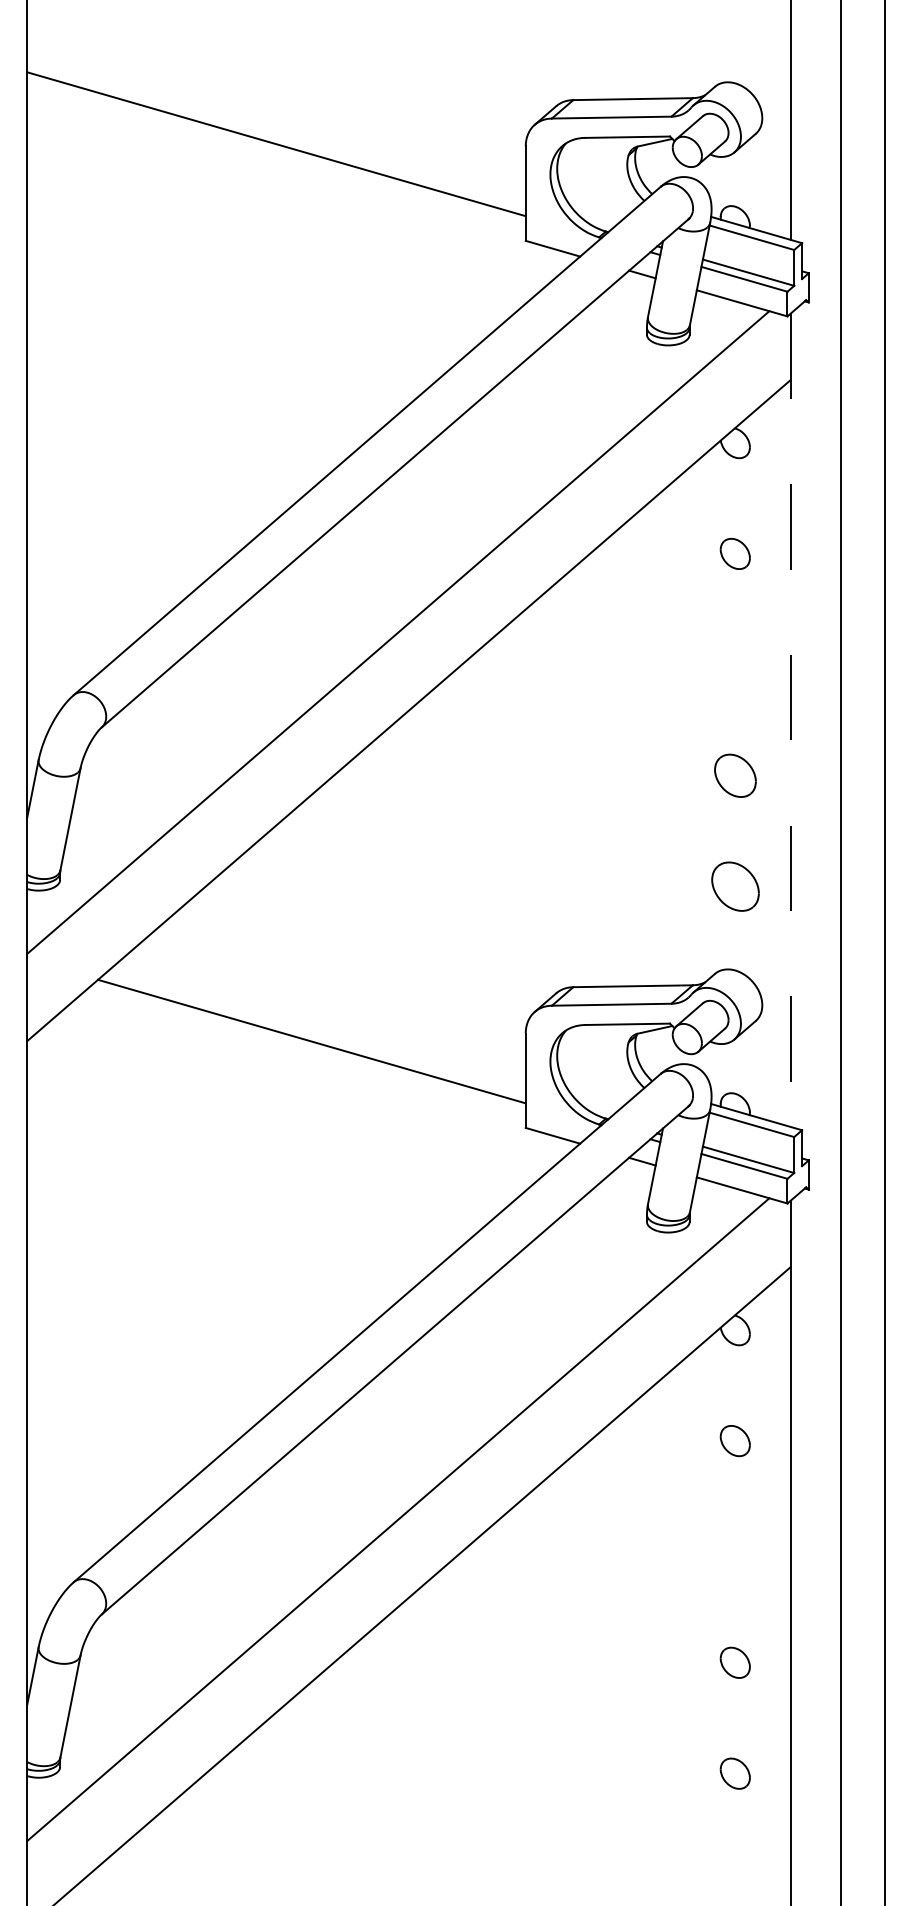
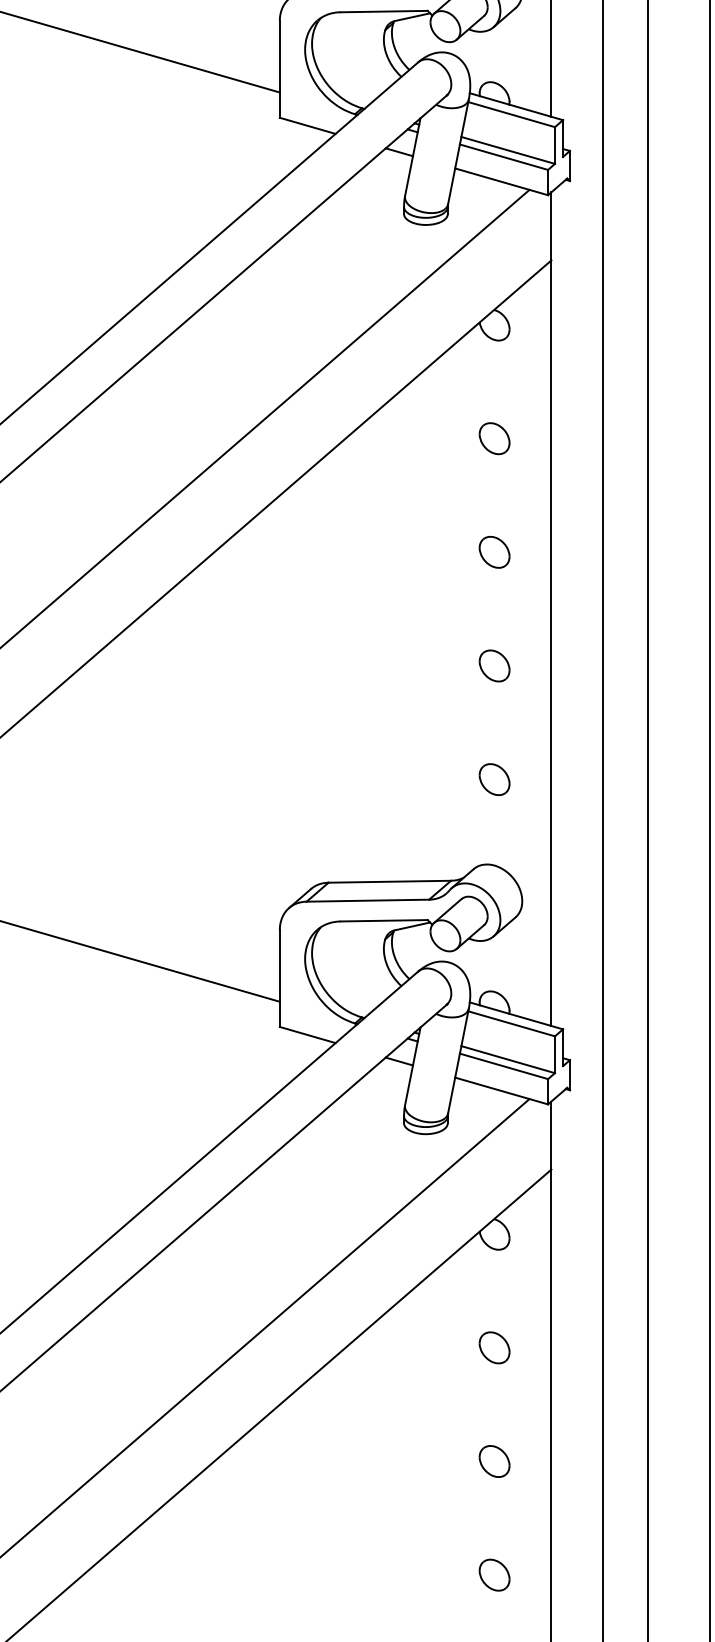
part: (734, 664) -> (493, 551), added
line: (790, 720) -> (551, 609), dashed -> solid
part: (734, 775) -> (493, 665), size x0.71
part: (734, 886) -> (493, 779), size x0.62
part: (734, 1551) -> (493, 1461), added

